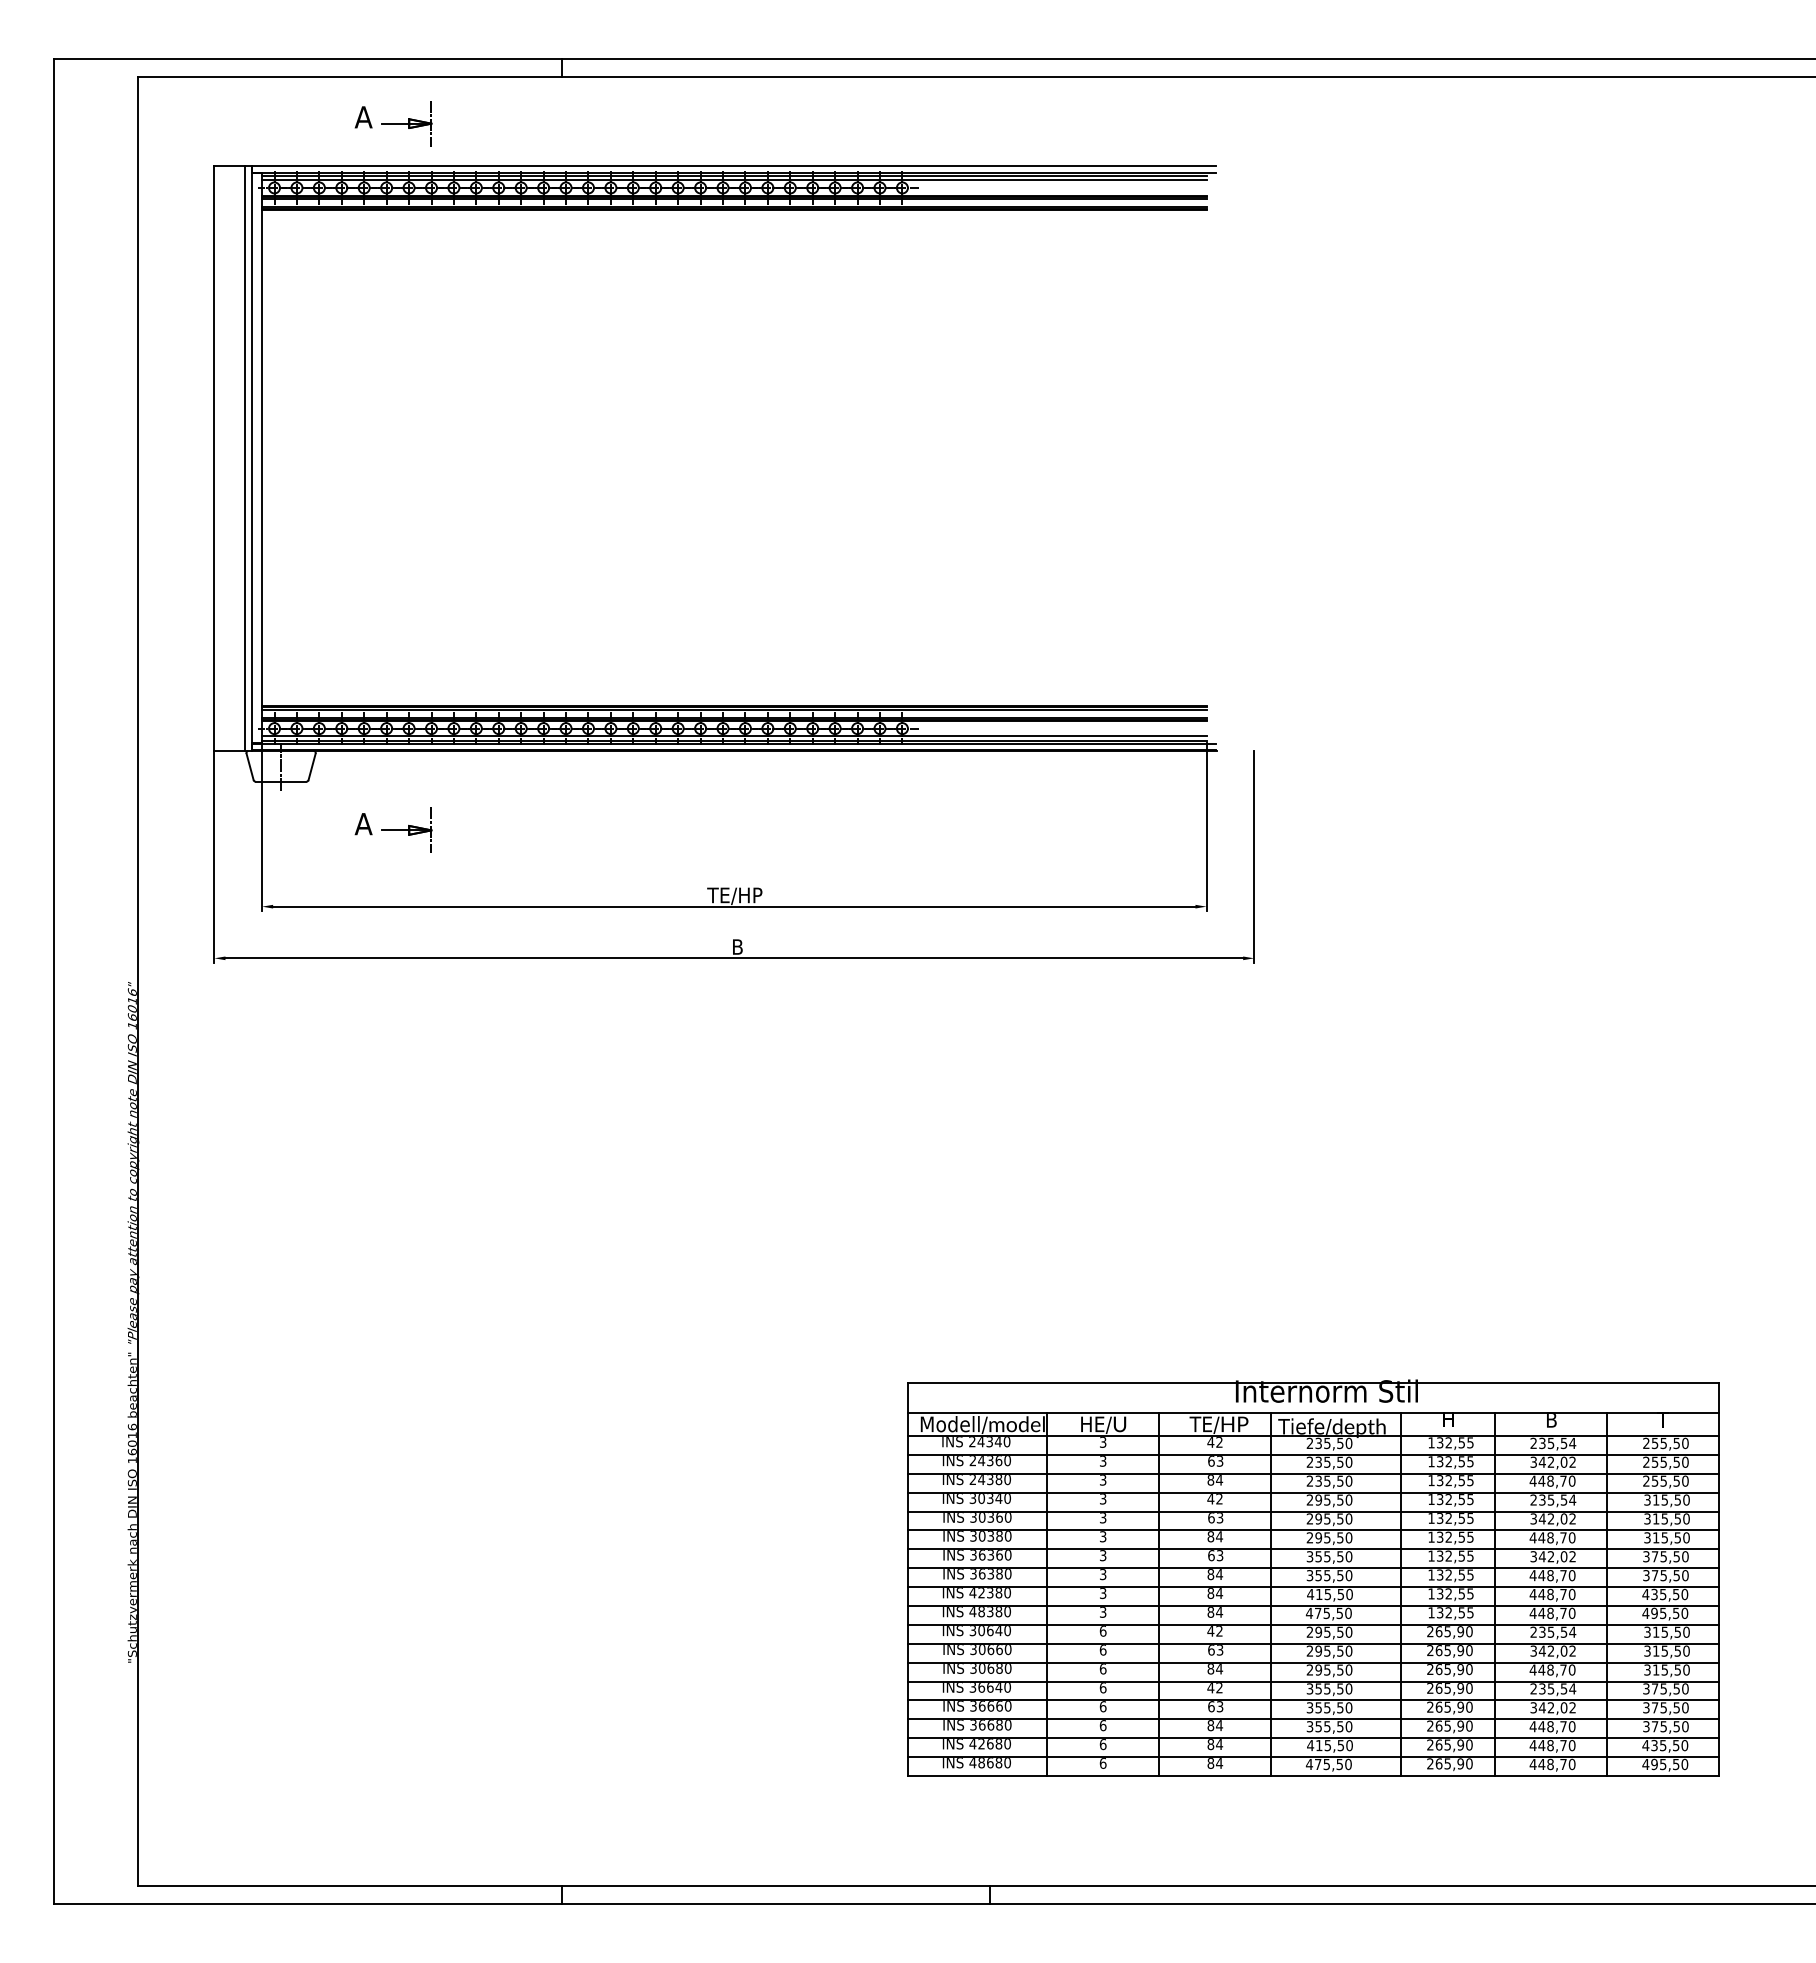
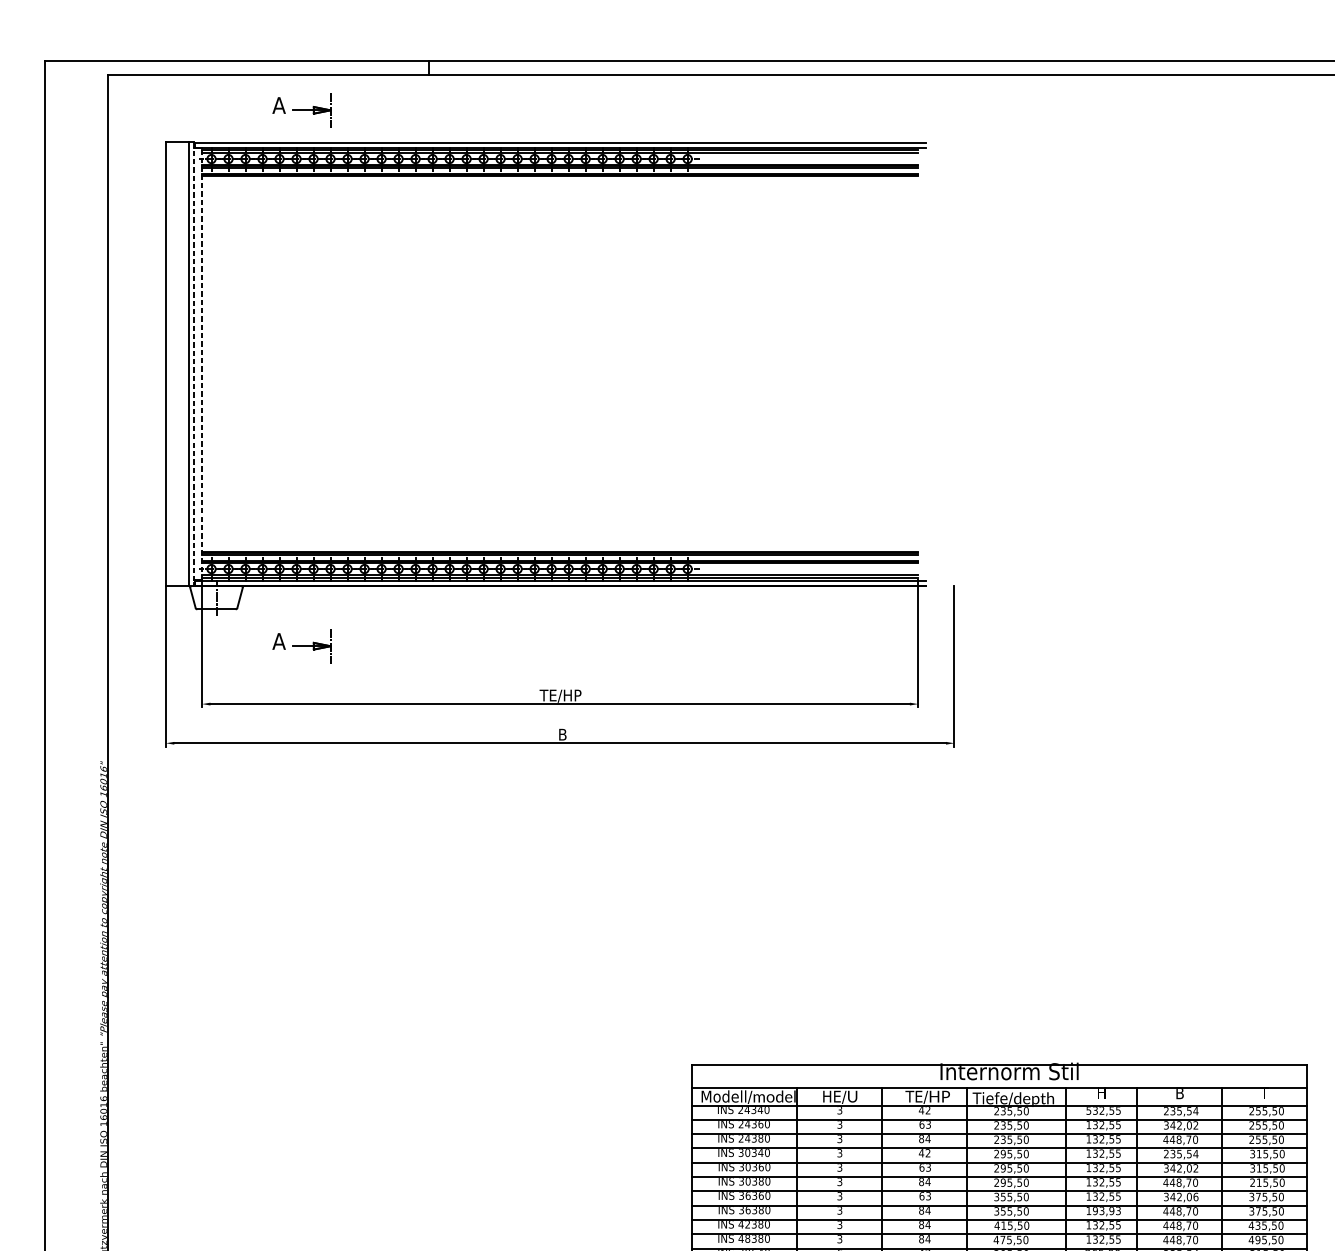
line: (262, 457) -> (202, 363), solid -> dashed
line: (251, 458) -> (194, 364), solid -> dashed
text: (1431, 1442) -> (1088, 1110), 132,55 -> 532,55
text: (1647, 1538) -> (1252, 1183), 315,50 -> 215,50
text: (1572, 1556) -> (1195, 1196), 342,02 -> 342,06
text: (1454, 1574) -> (1106, 1210), 132,55 -> 193,93

